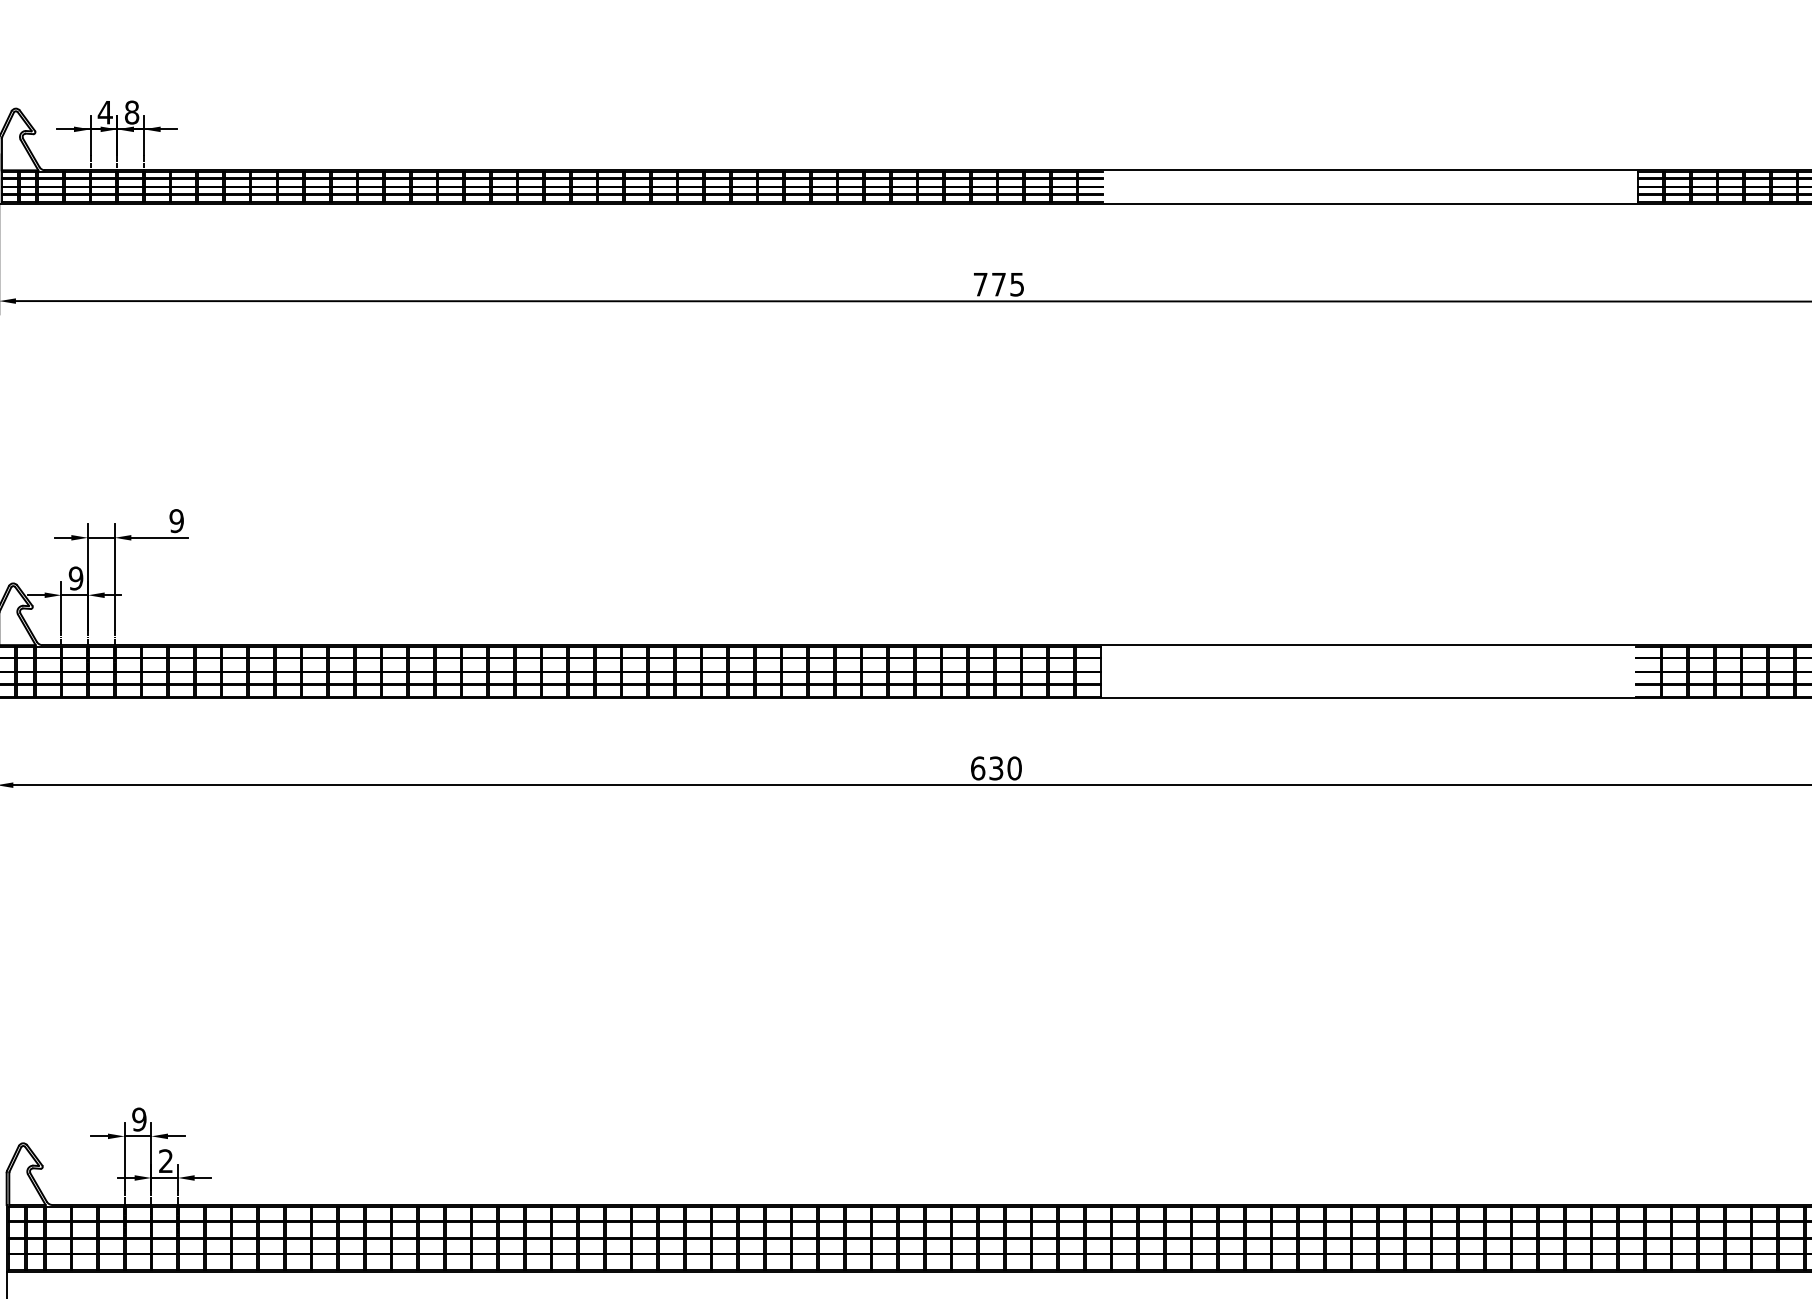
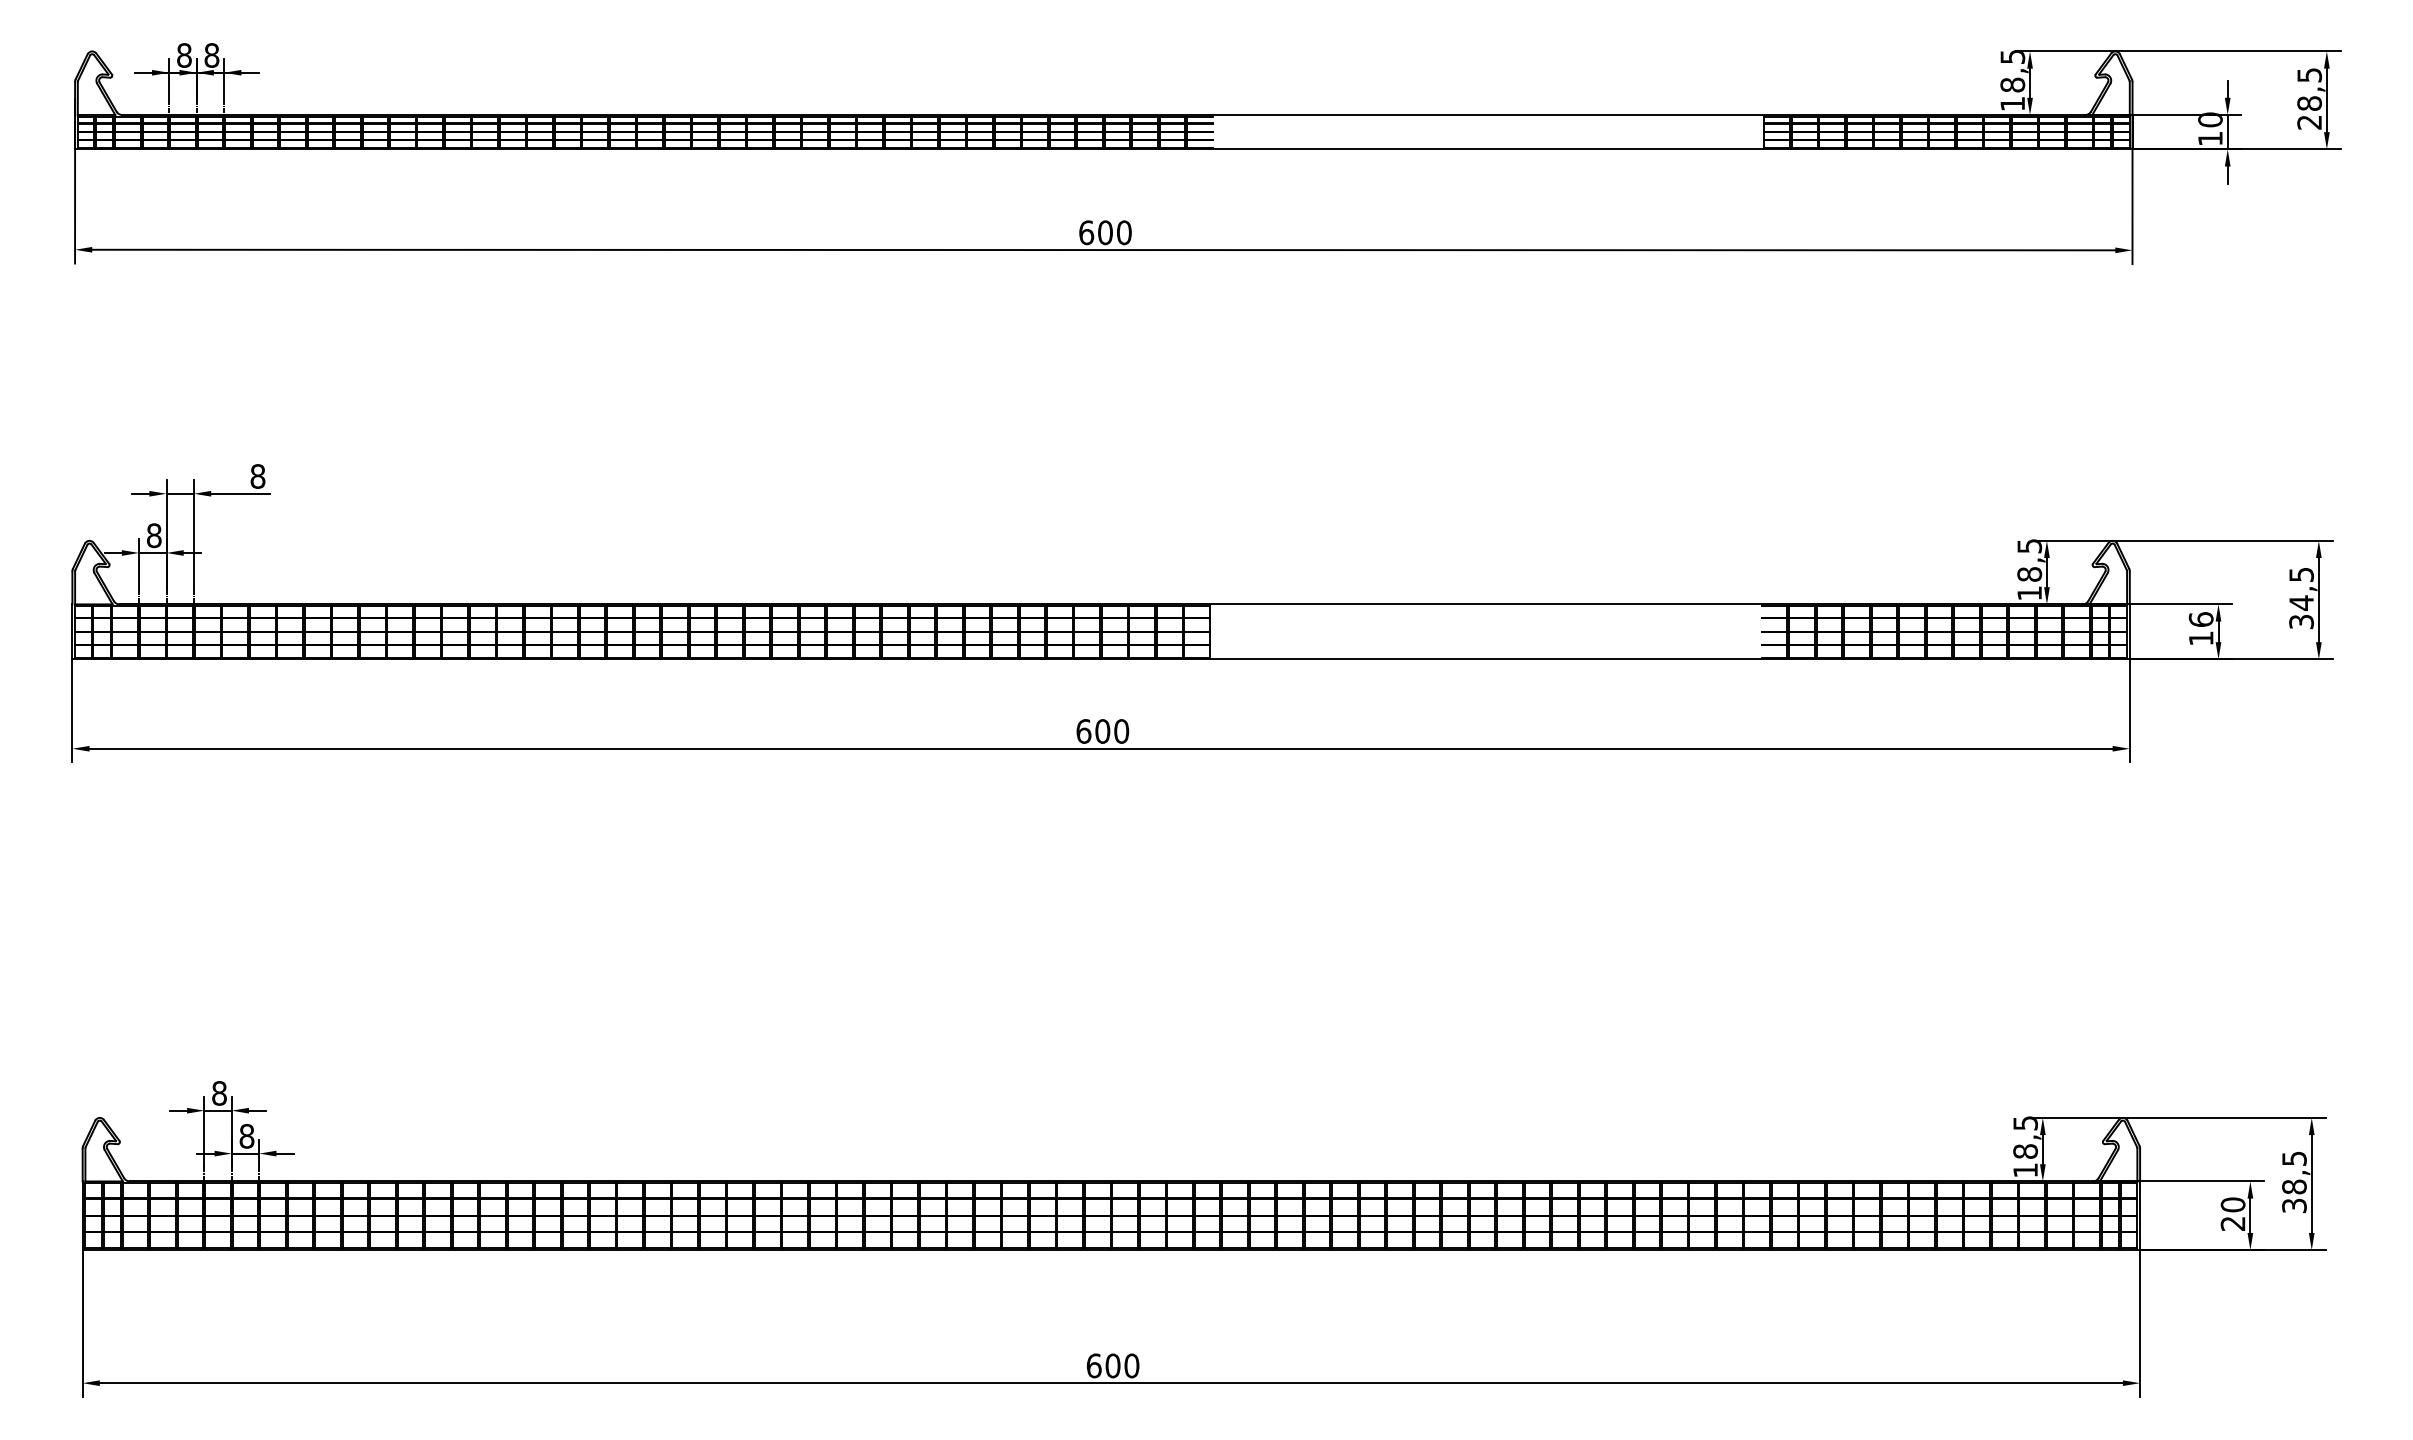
text: (105, 112) -> (184, 55), 4 -> 8
text: (999, 284) -> (1105, 232), 775 -> 600
text: (176, 521) -> (257, 476), 9 -> 8
text: (75, 578) -> (153, 535), 9 -> 8
text: (996, 768) -> (1102, 731), 630 -> 600
text: (139, 1119) -> (219, 1093), 9 -> 8
text: (165, 1161) -> (246, 1136), 2 -> 8

